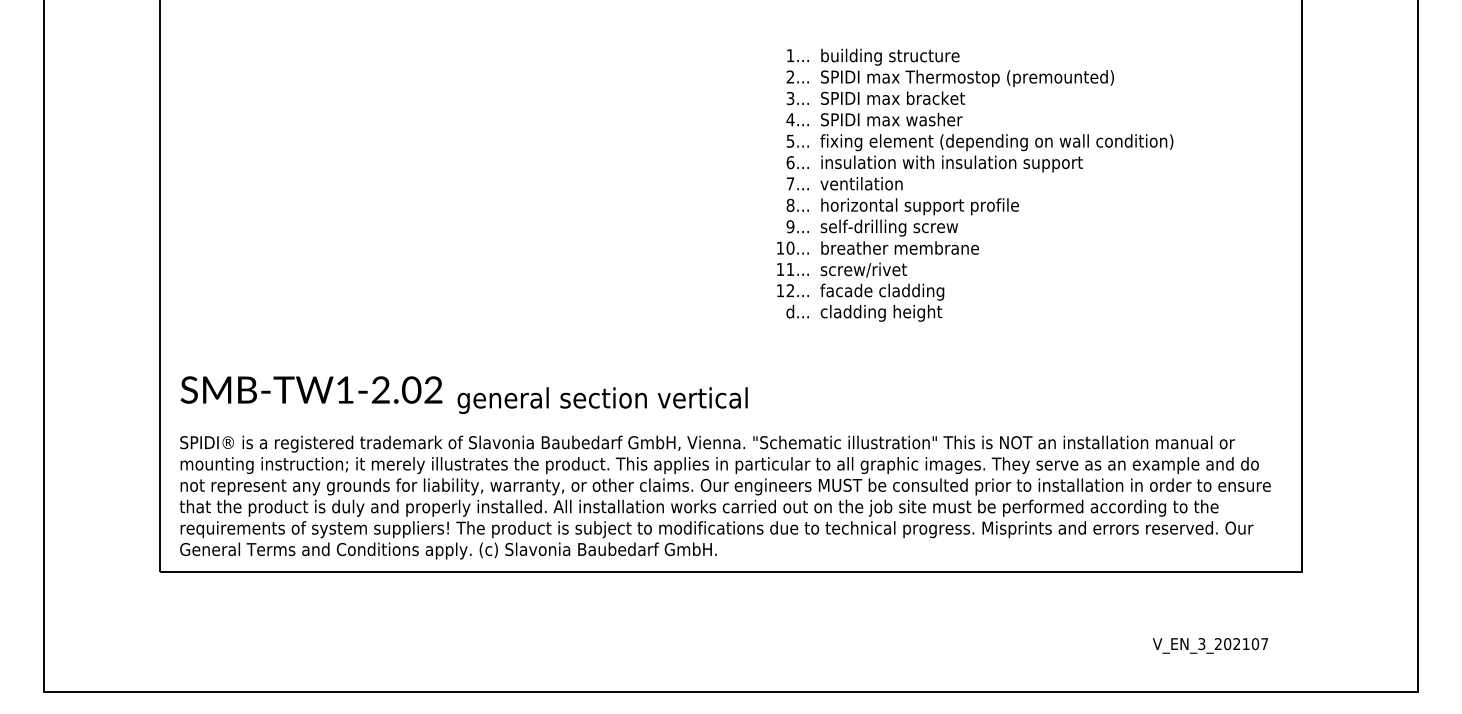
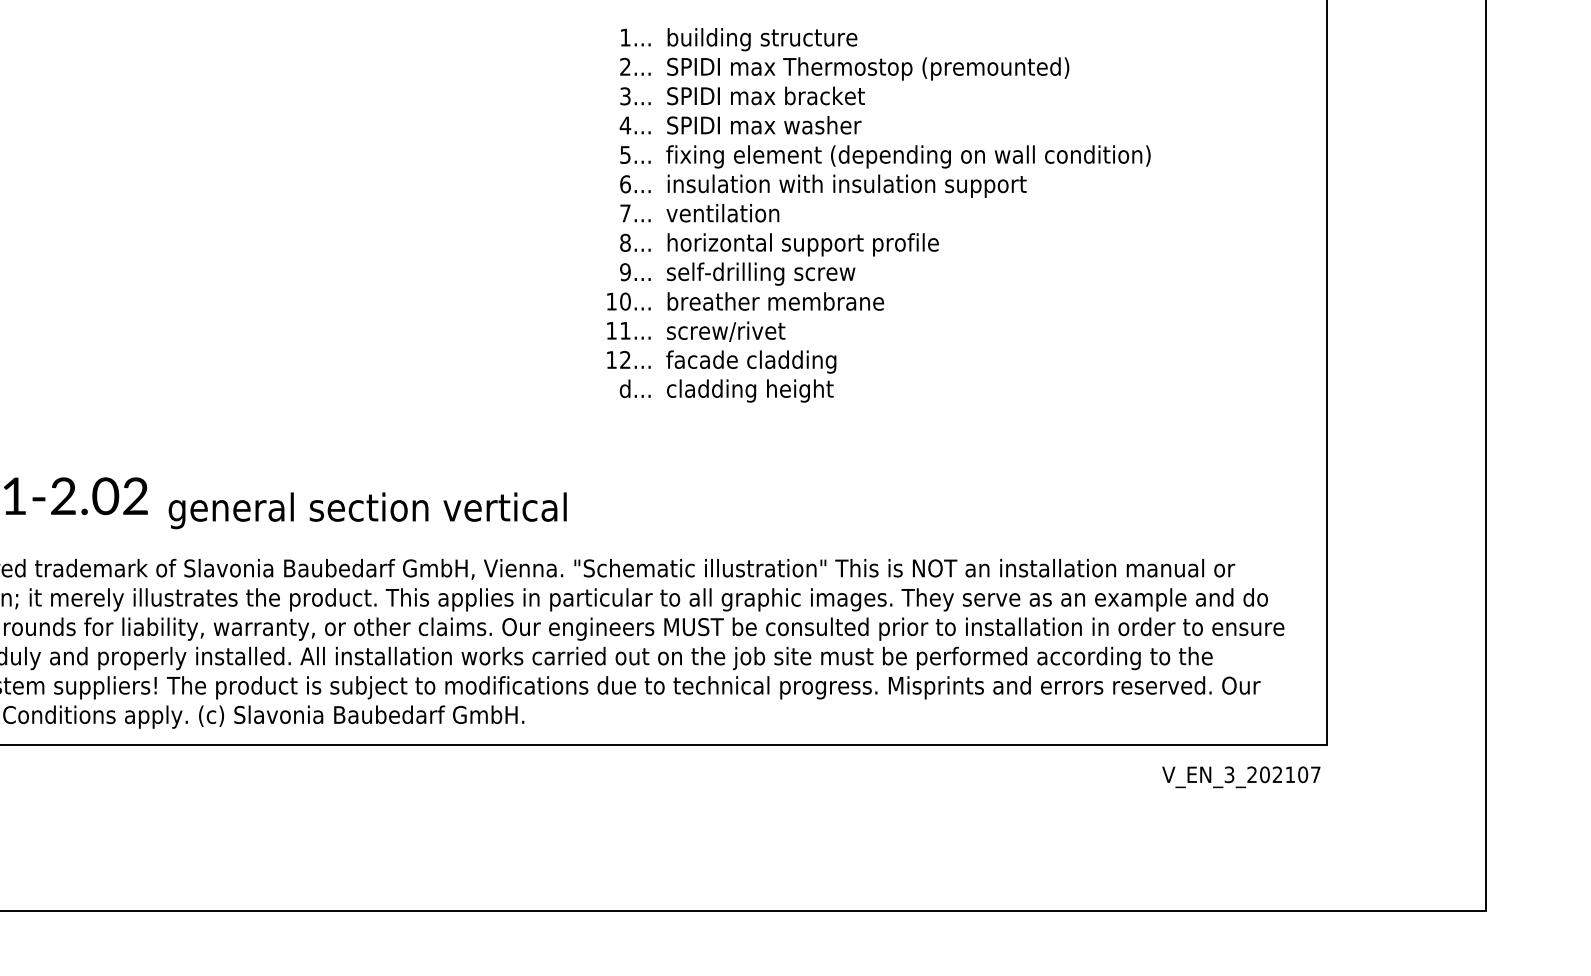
text: (1210, 645) -> (1241, 776), moved

